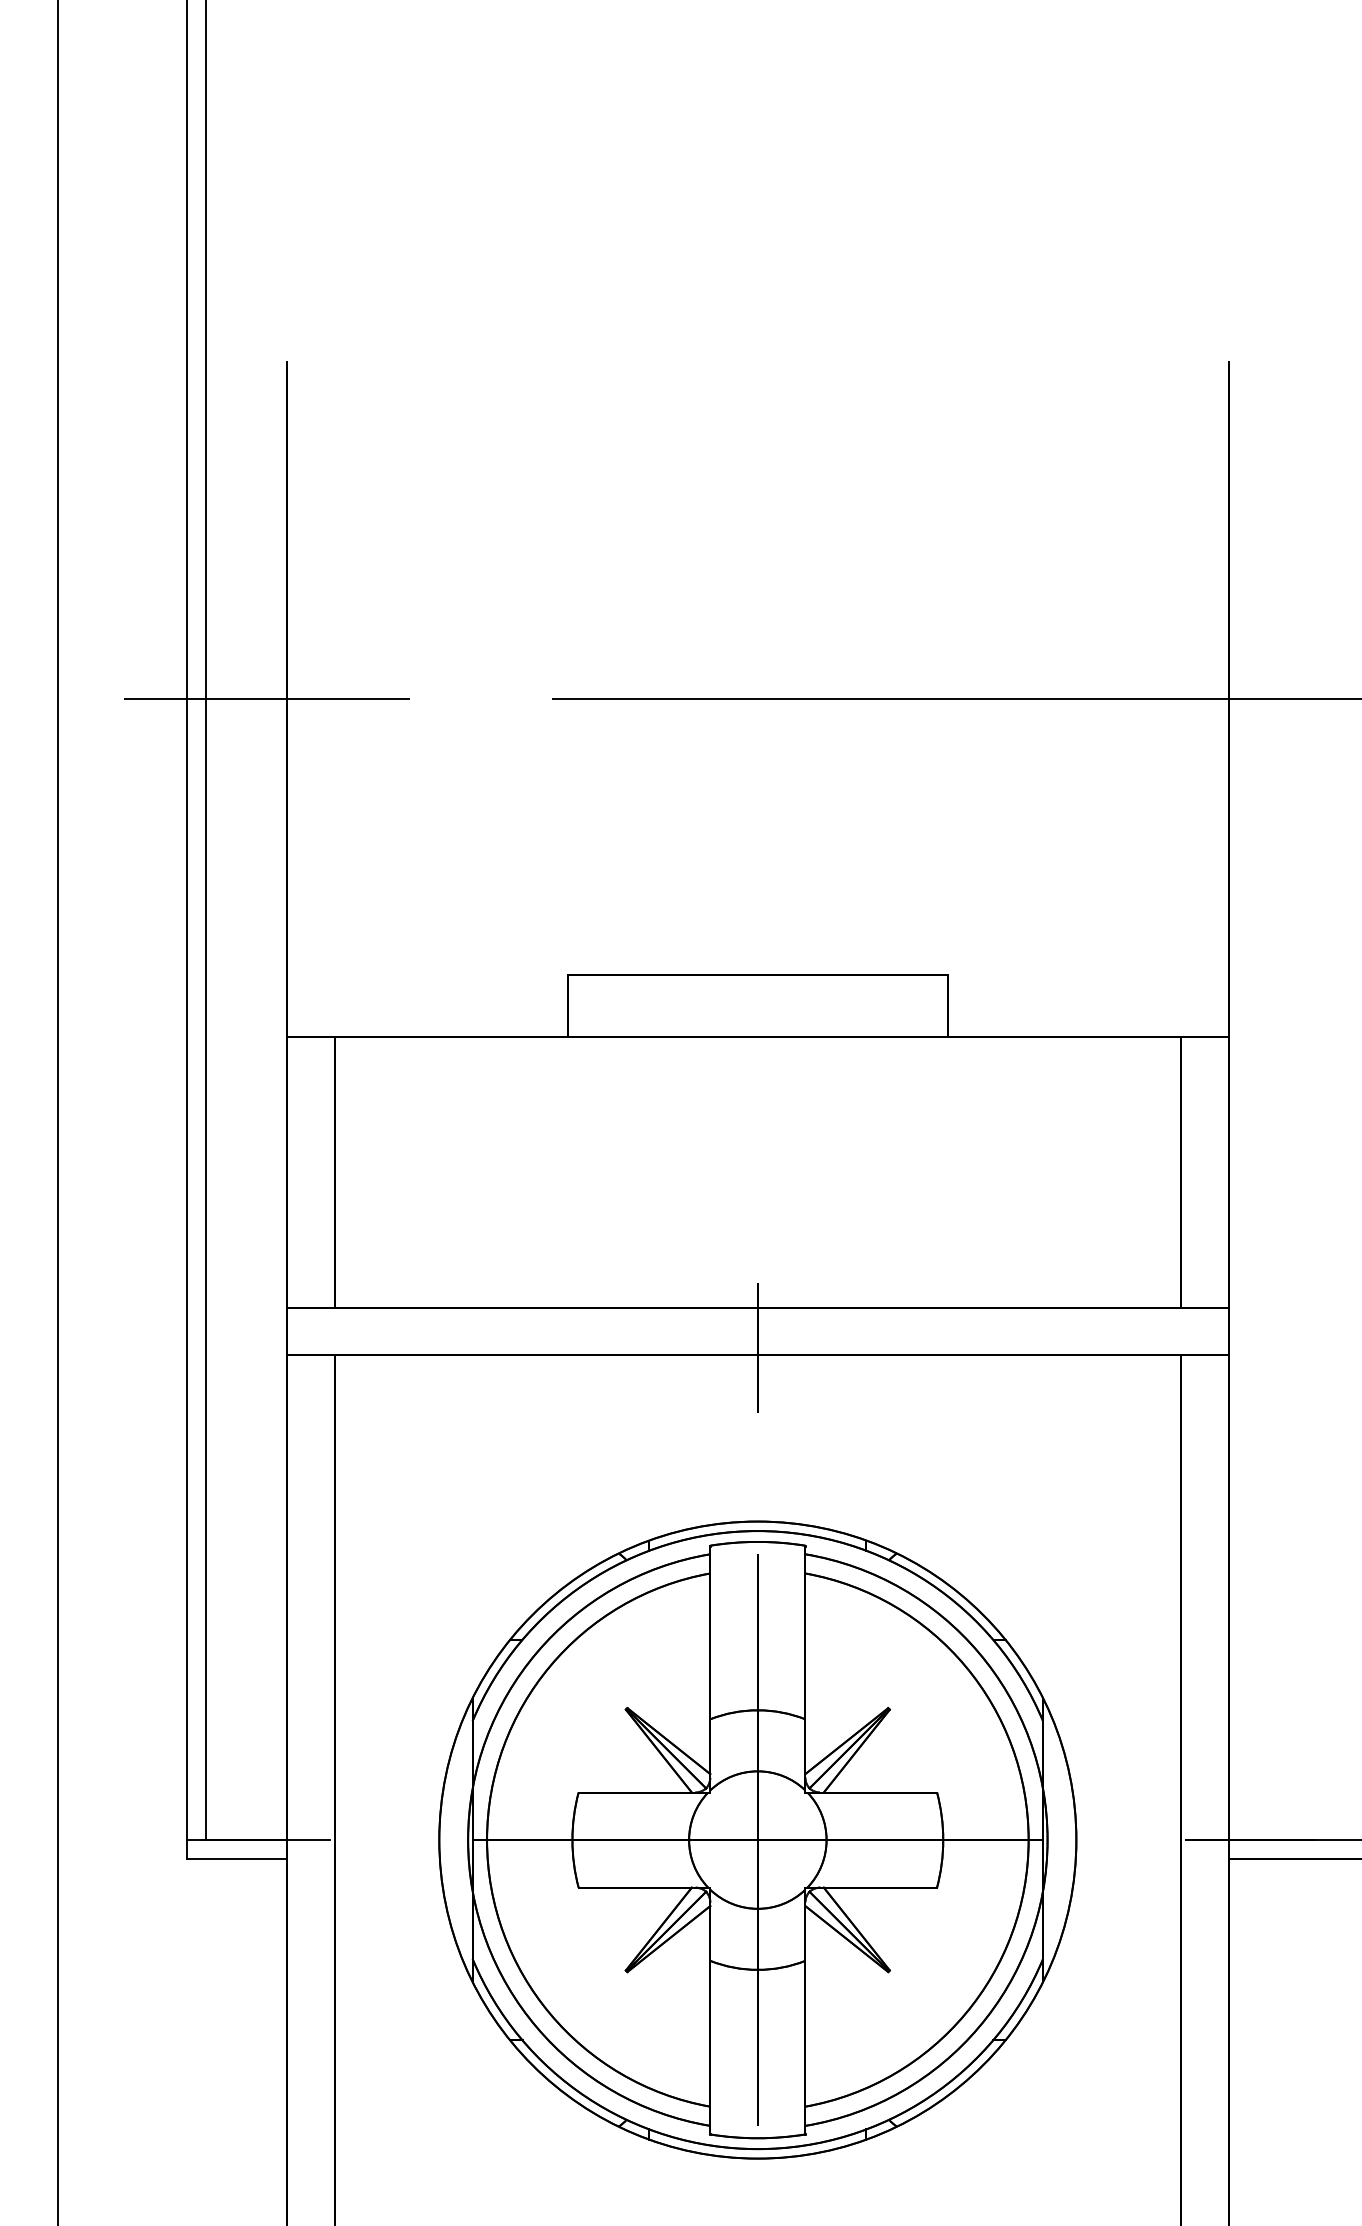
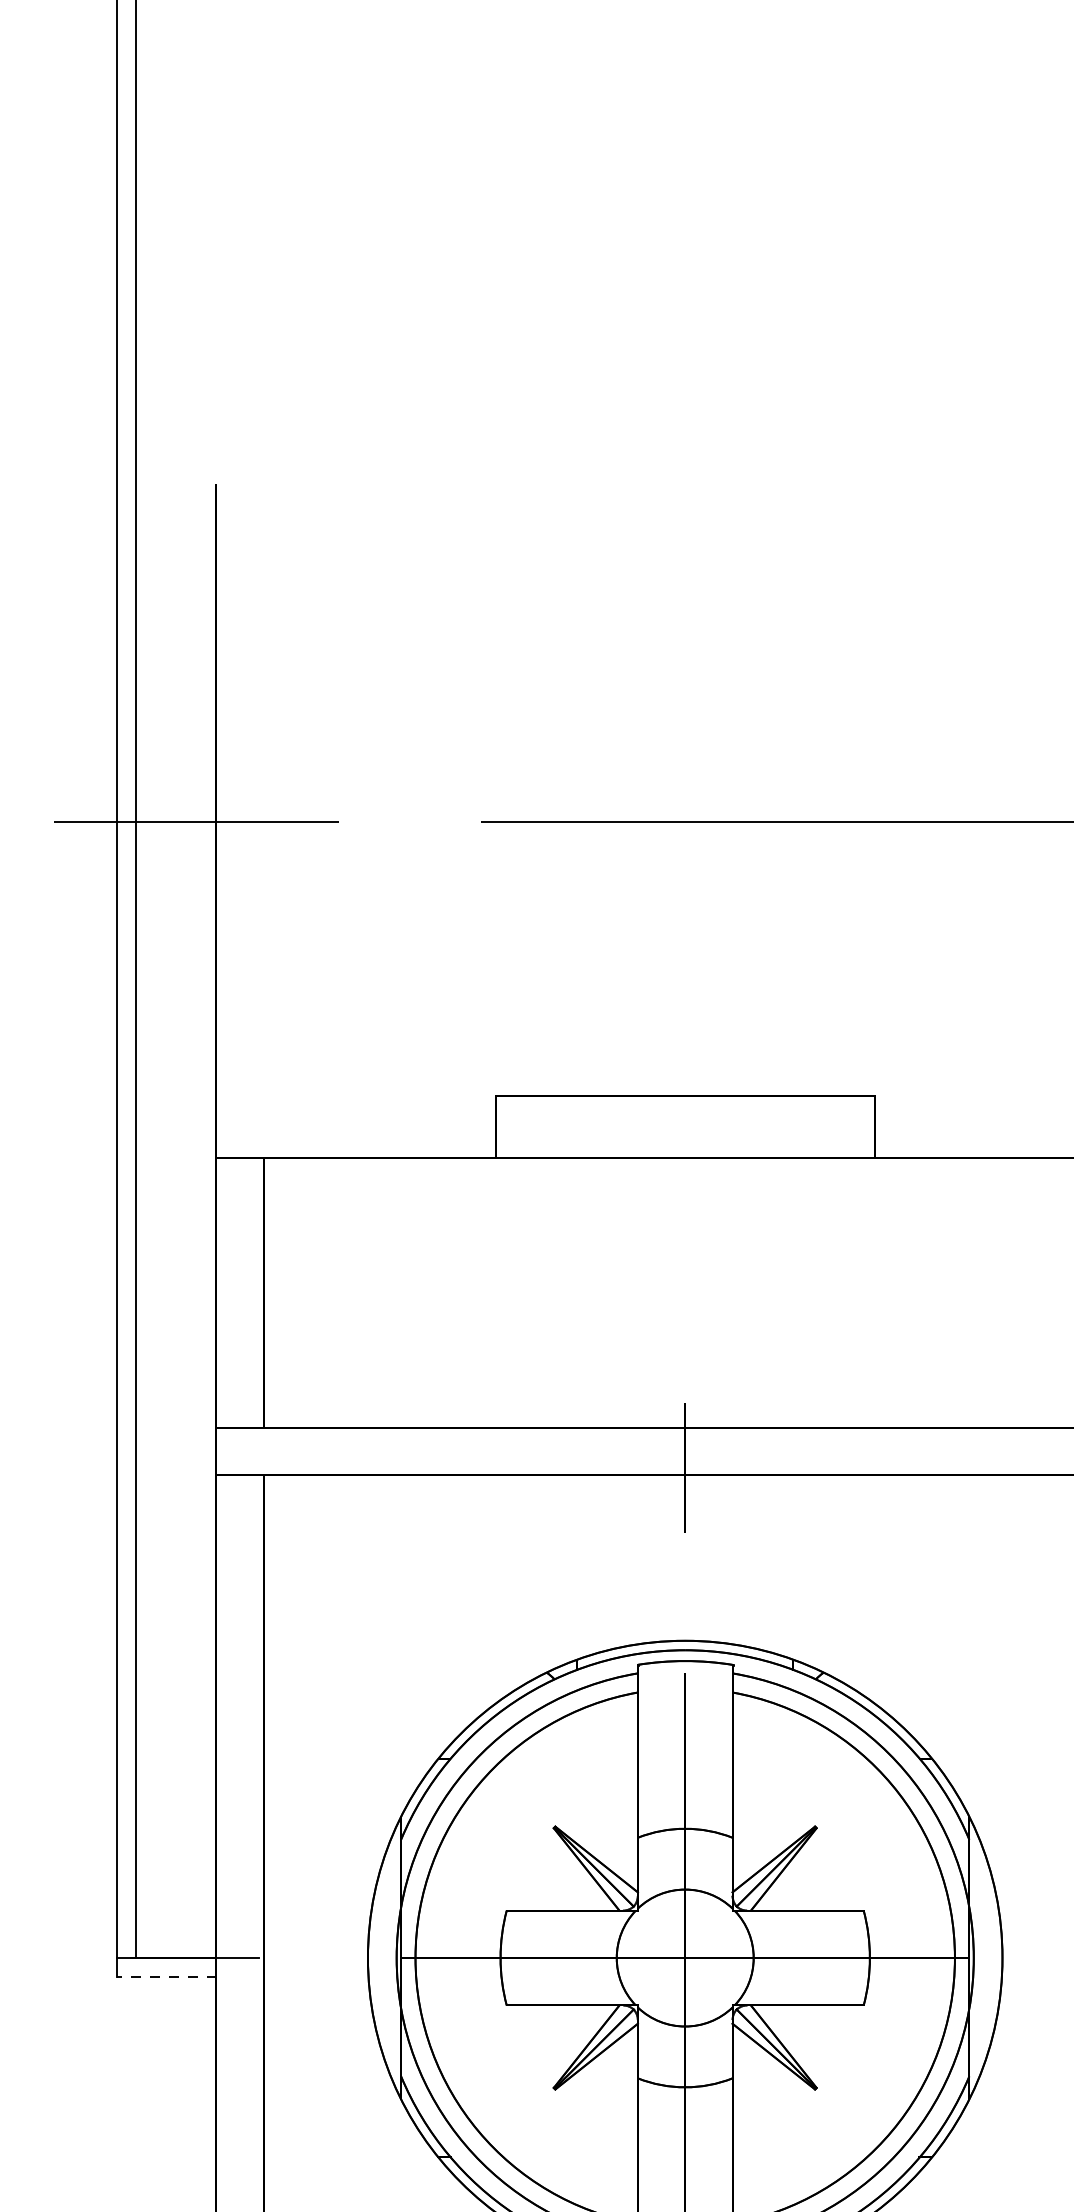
line: (237, 1859) -> (166, 1977), solid -> dashed

